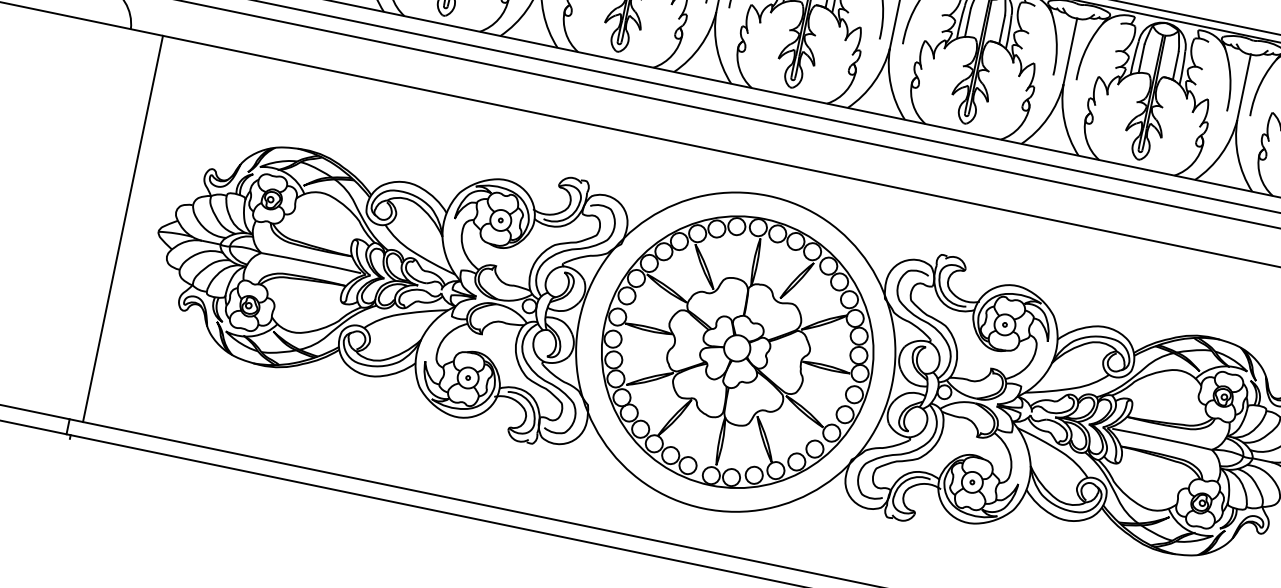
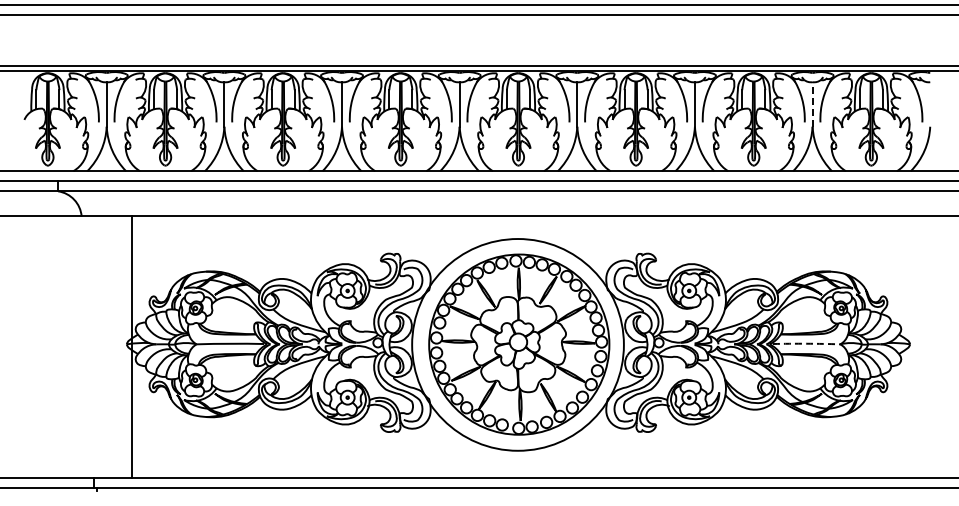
line: (1243, 87) -> (812, 104), solid -> dashed
line: (123, 229) -> (132, 347), moved
line: (1162, 438) -> (806, 343), solid -> dashed

